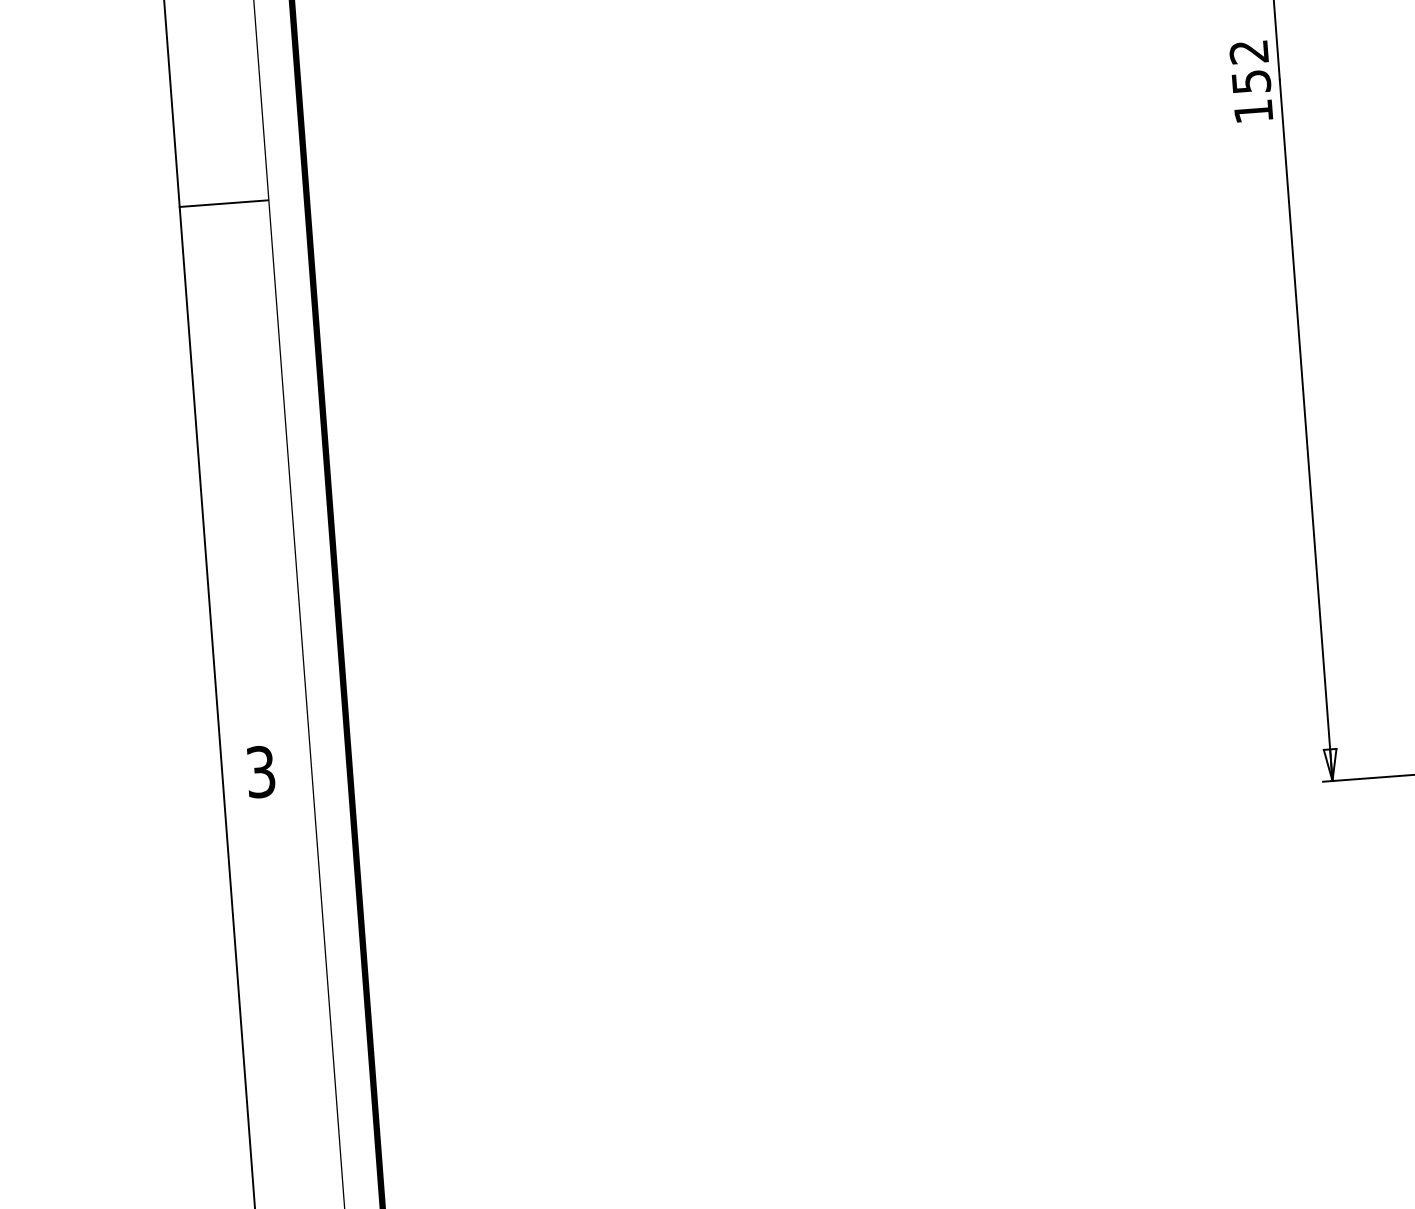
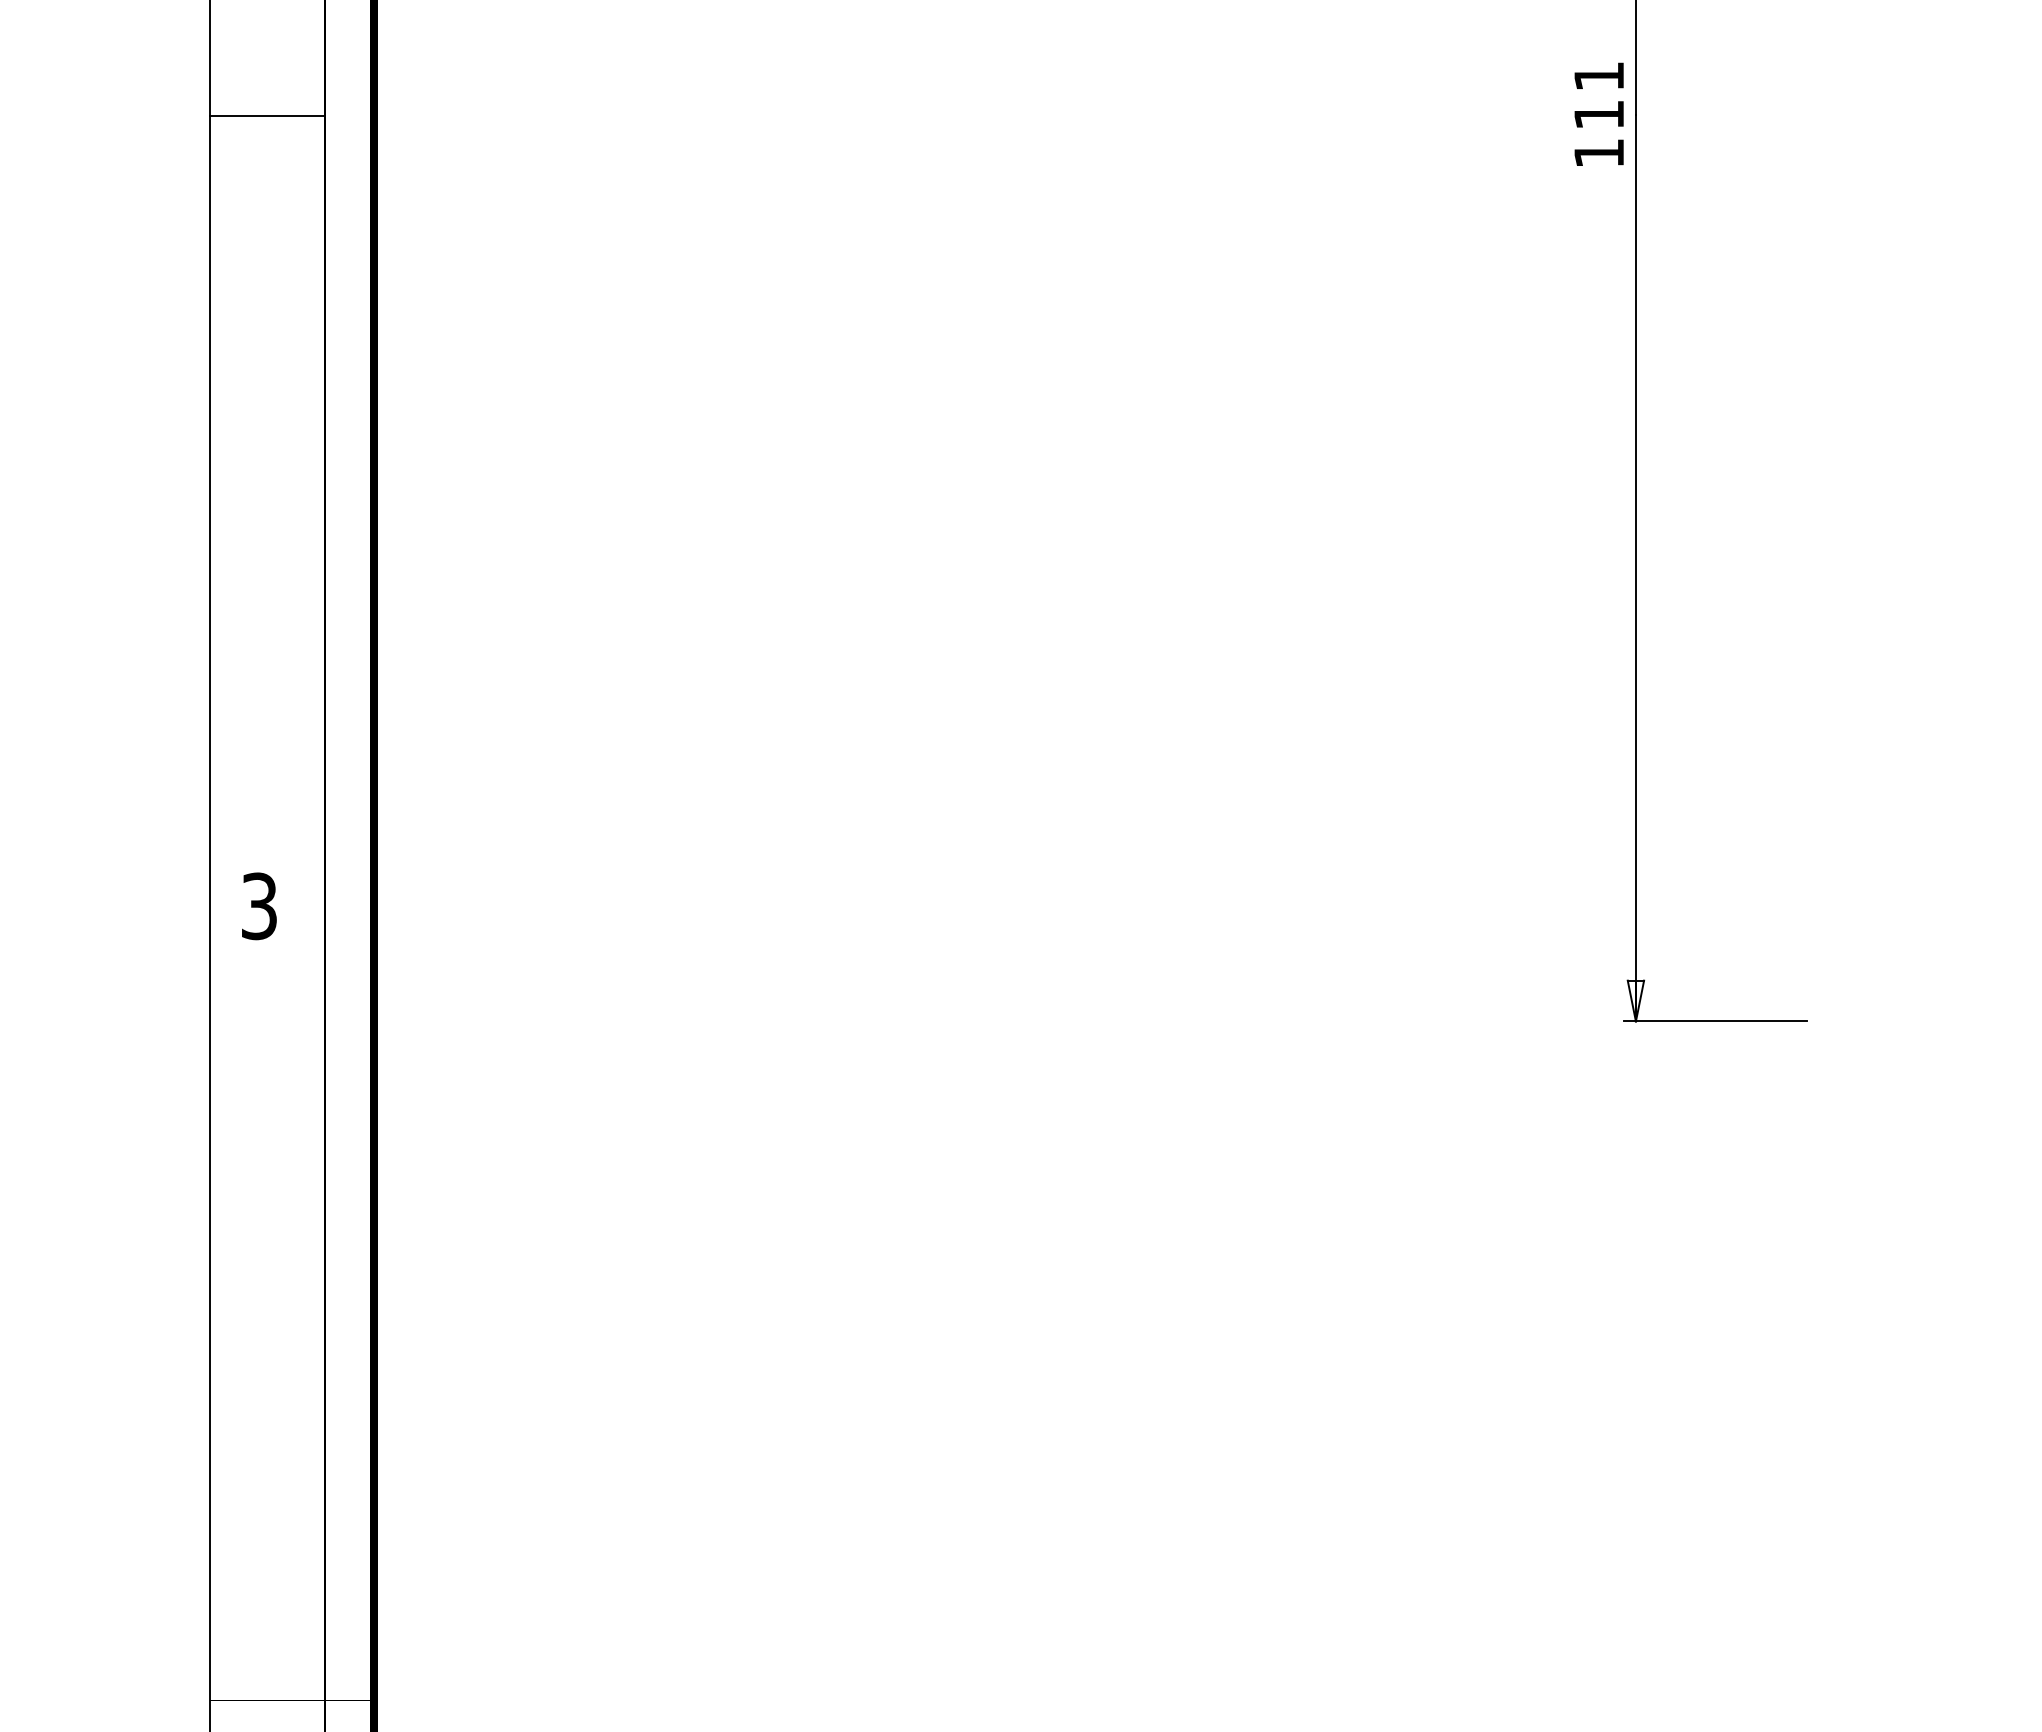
text: (1249, 66) -> (1598, 95), 152 -> 111
line: (223, 203) -> (266, 116), moved

